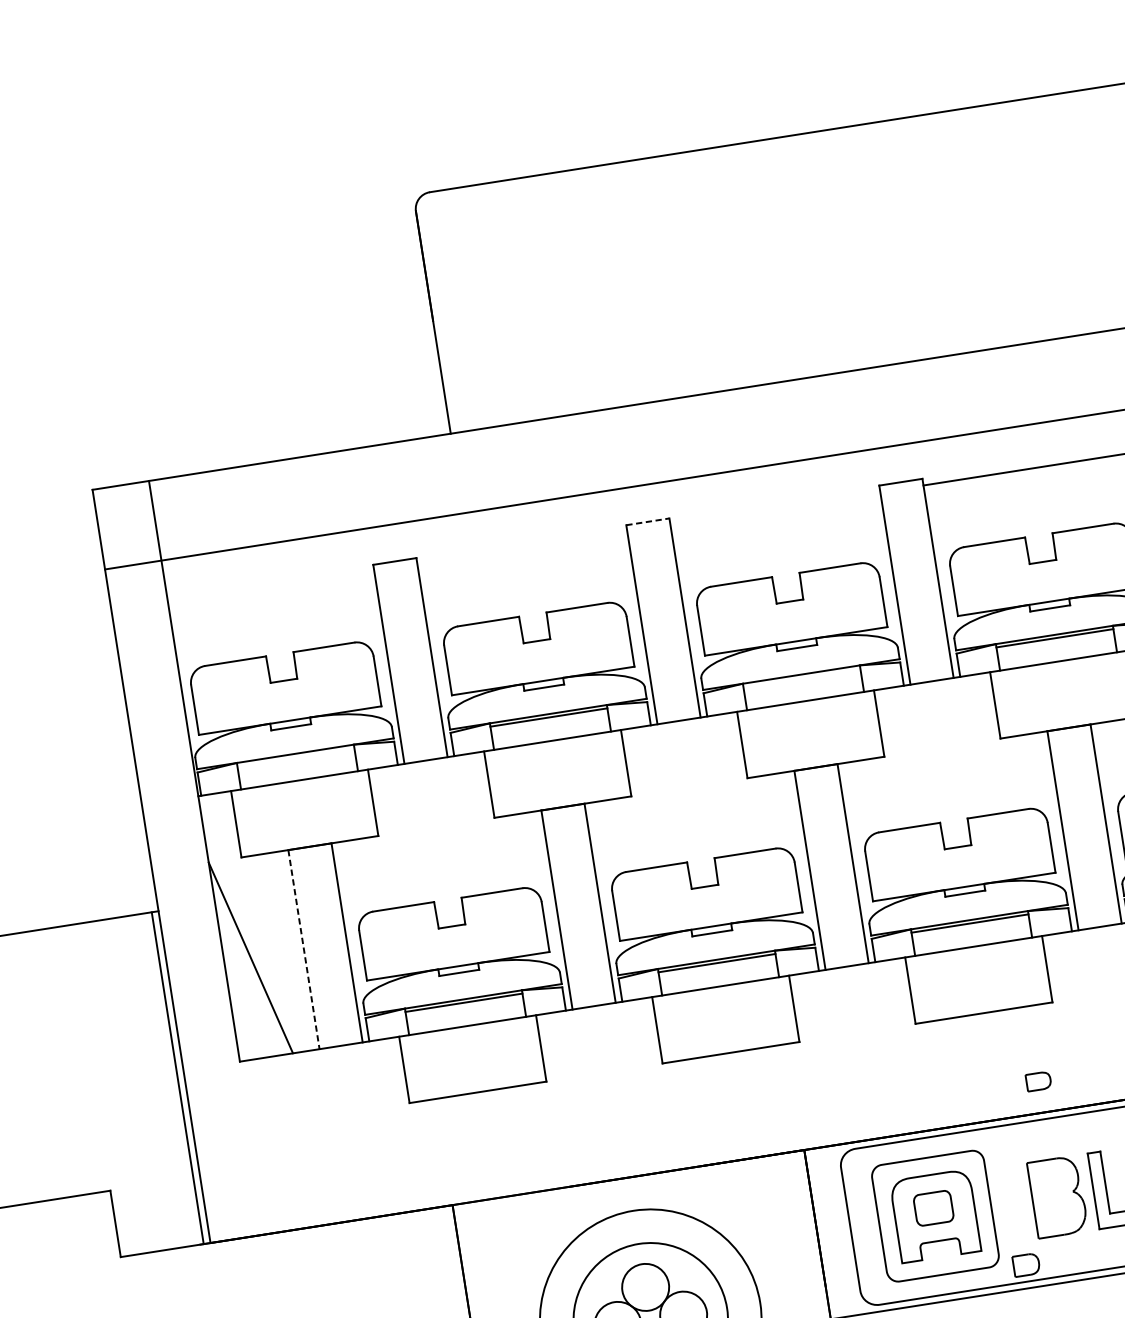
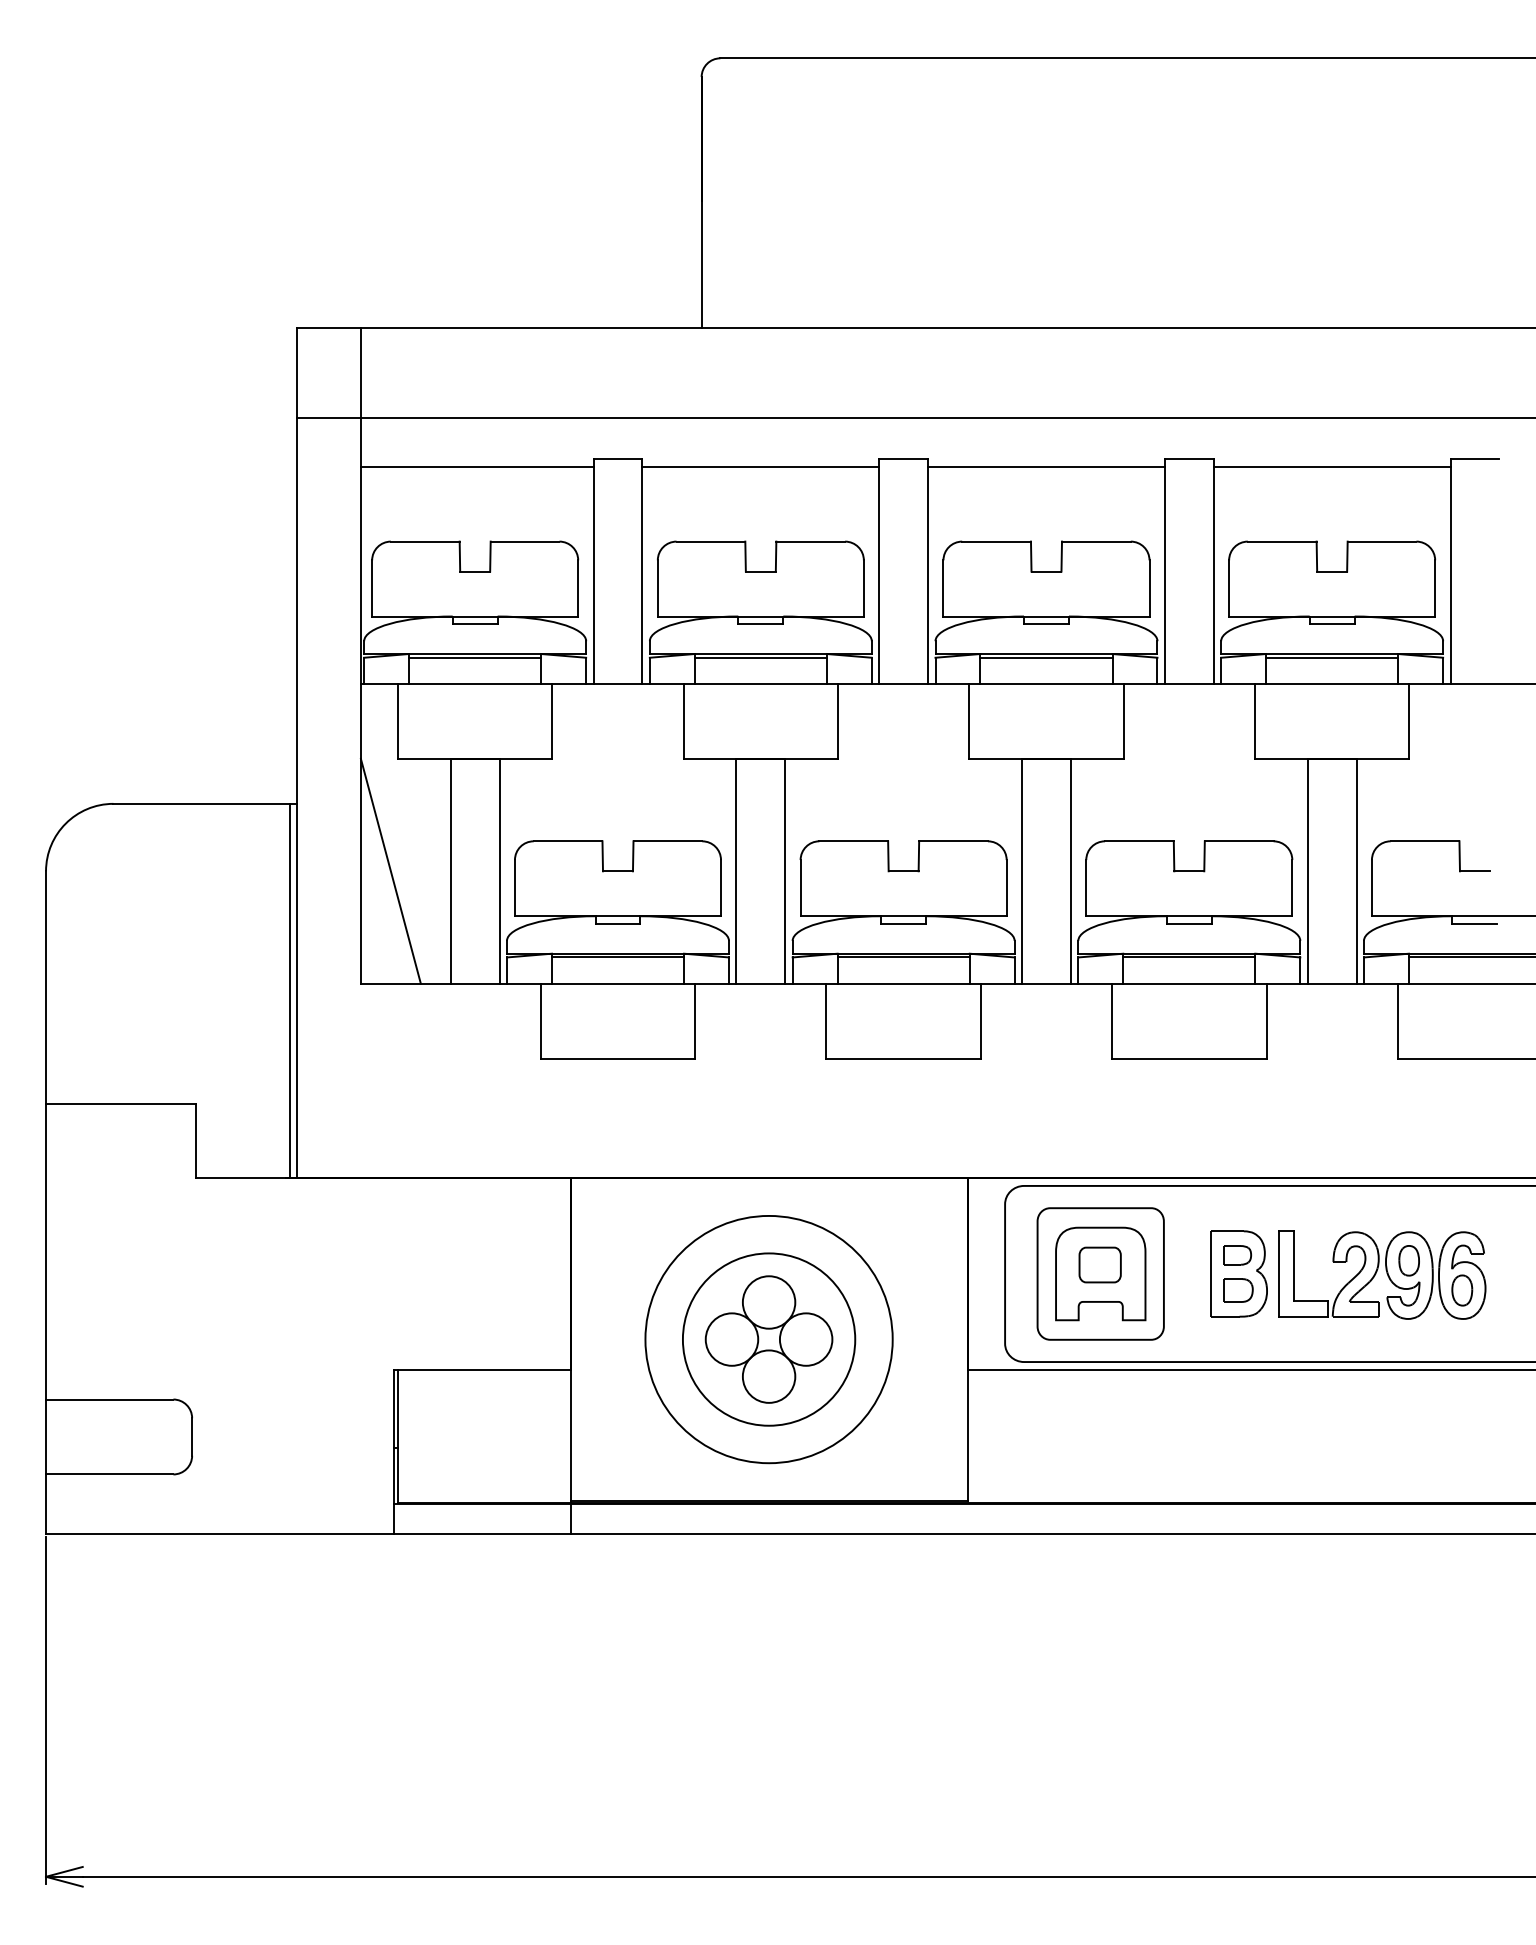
line: (775, 508) -> (1046, 466), added
line: (648, 521) -> (904, 459), dashed -> solid
line: (522, 548) -> (760, 466), added
line: (270, 587) -> (476, 466), added
line: (801, 677) -> (1046, 657), added
line: (296, 756) -> (475, 657), added
line: (303, 949) -> (450, 871), dashed -> solid
part: (1038, 1081) -> (1237, 1255), moved
part: (1026, 1265) -> (1238, 1290), moved

